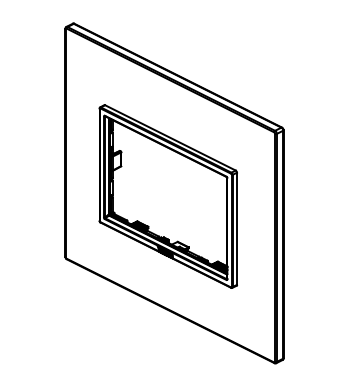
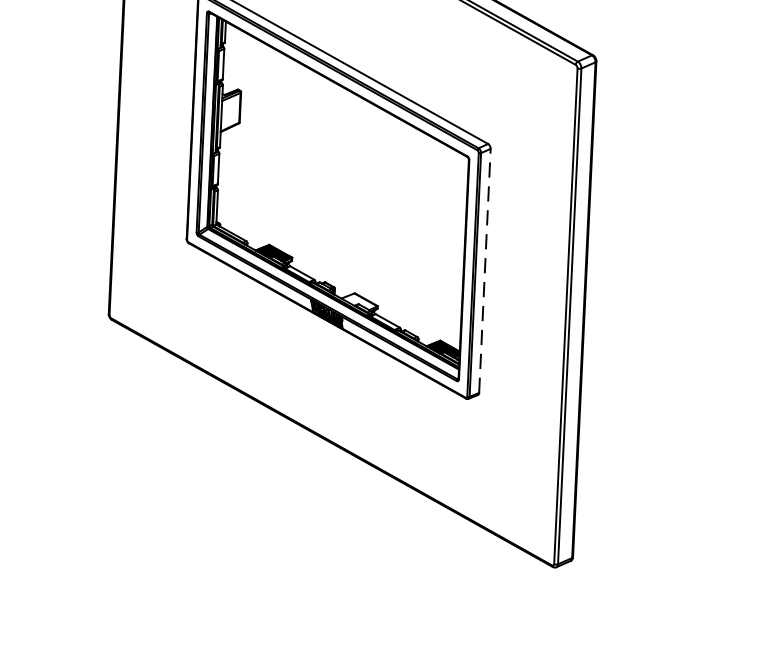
line: (237, 228) -> (486, 270), solid -> dashed

